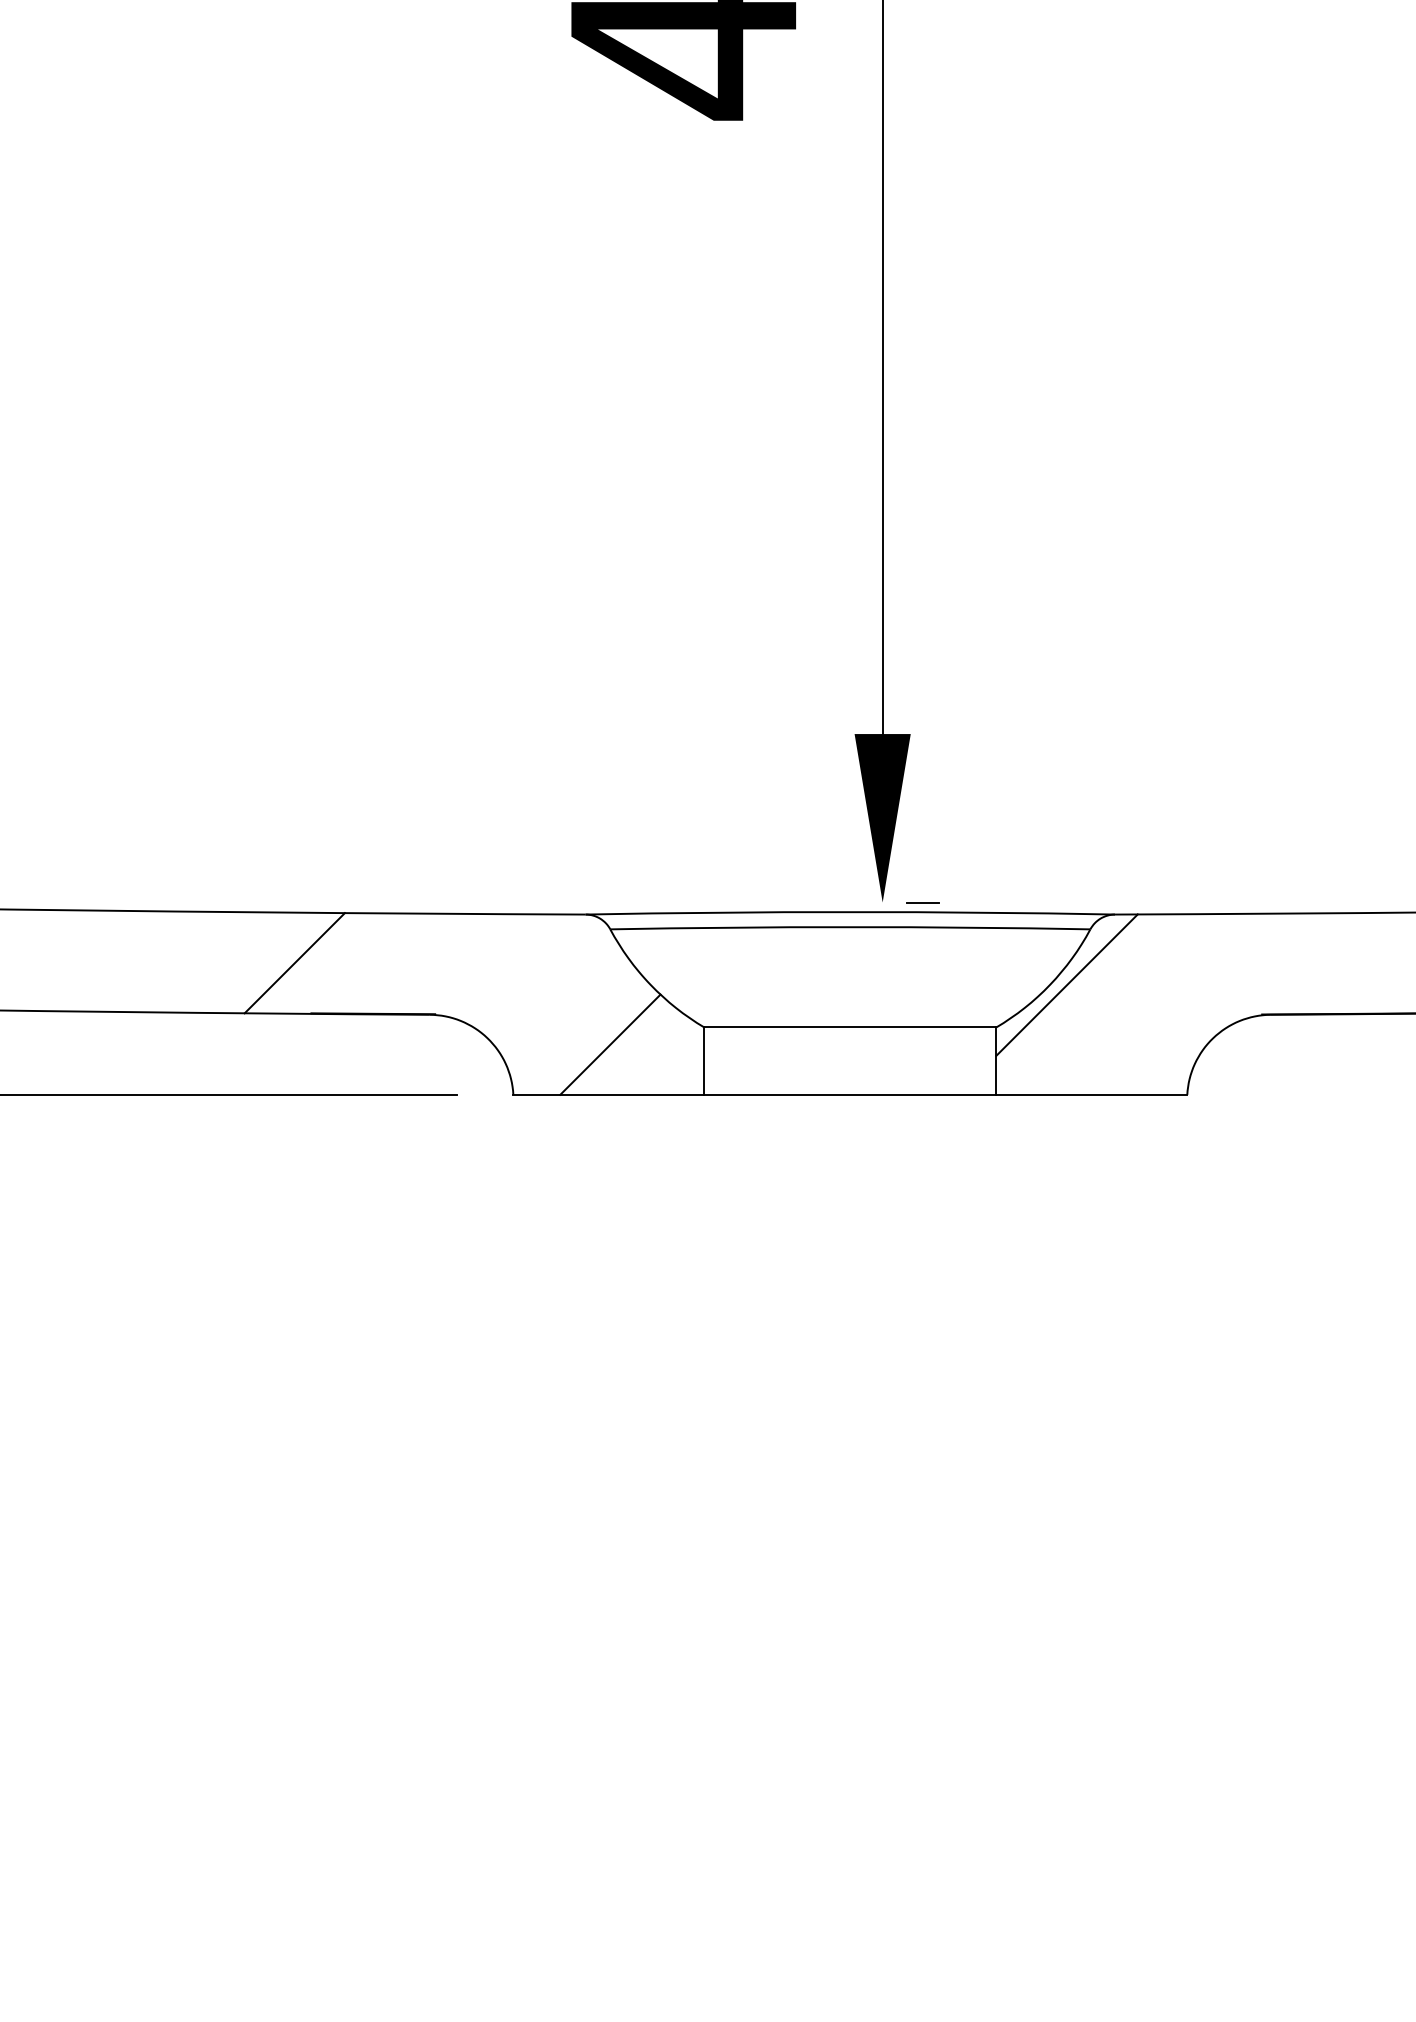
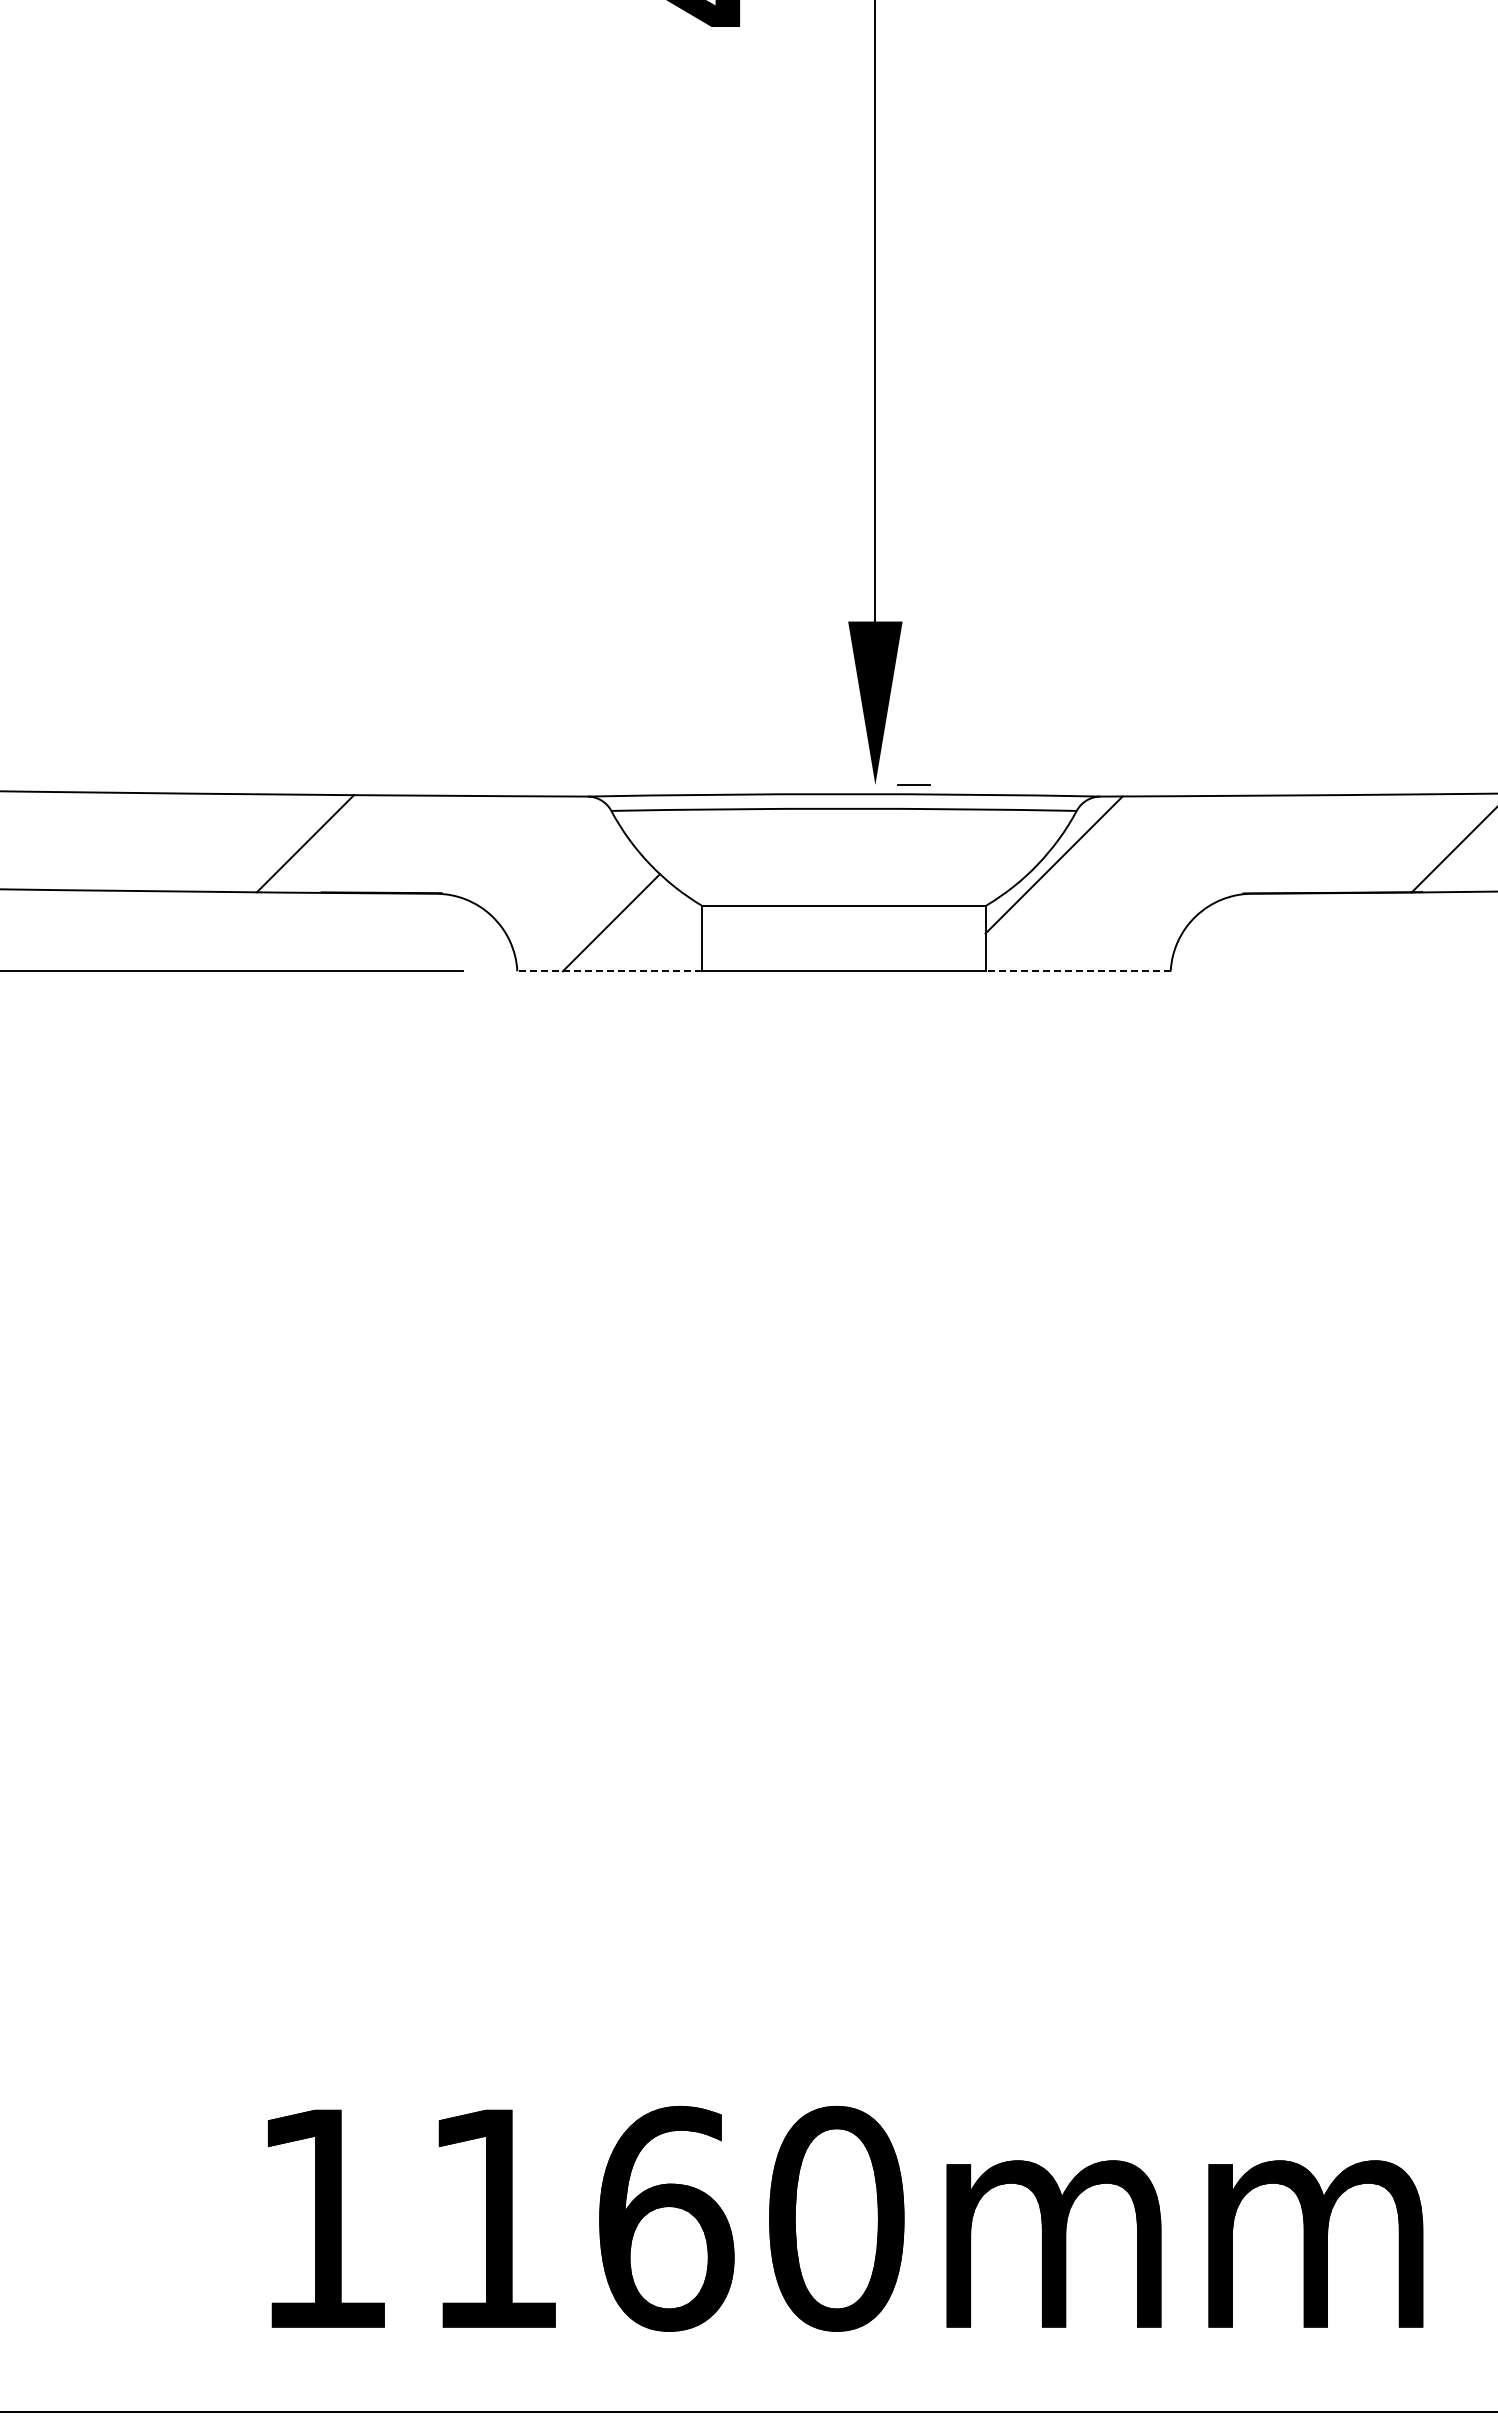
line: (608, 1094) -> (609, 971), solid -> dashed
line: (1092, 1094) -> (1078, 971), solid -> dashed

